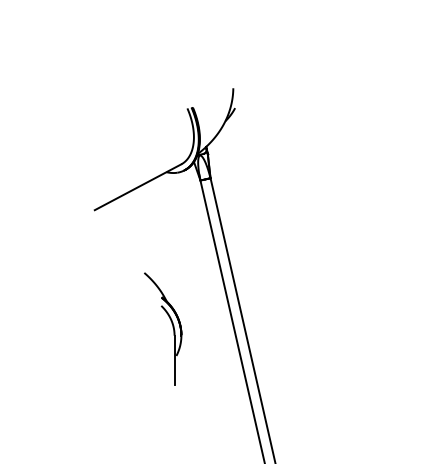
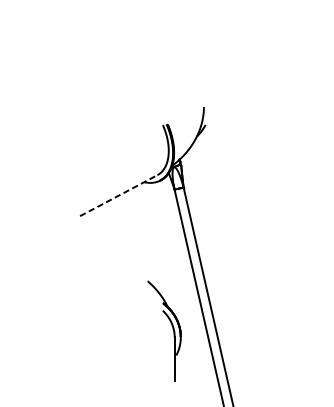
line: (138, 187) -> (119, 195), solid -> dashed
part: (172, 327) -> (172, 330), moved

